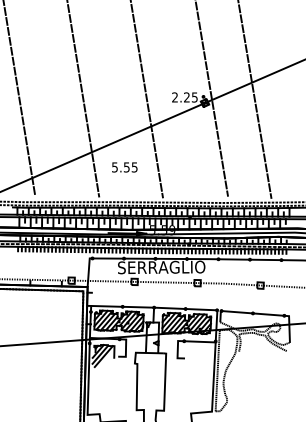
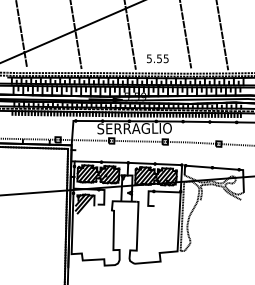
text: (124, 167) -> (157, 58), moved

